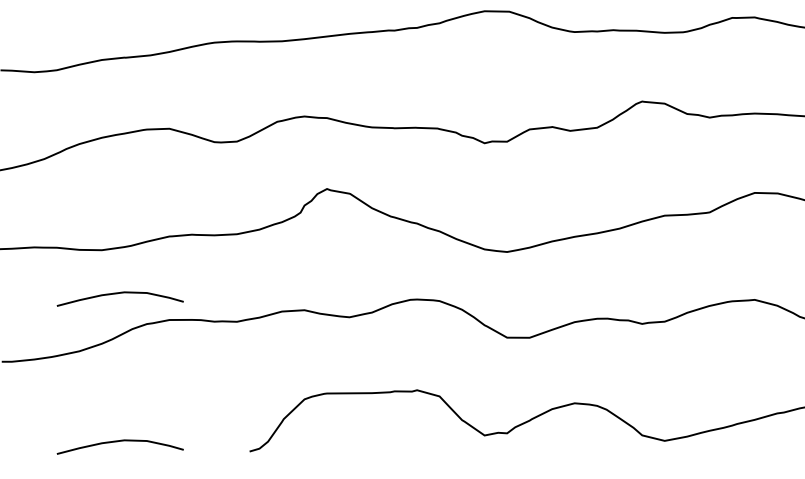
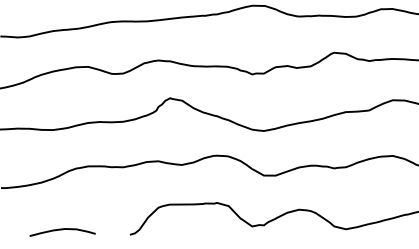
curve: (119, 295) -> (62, 153), removed

